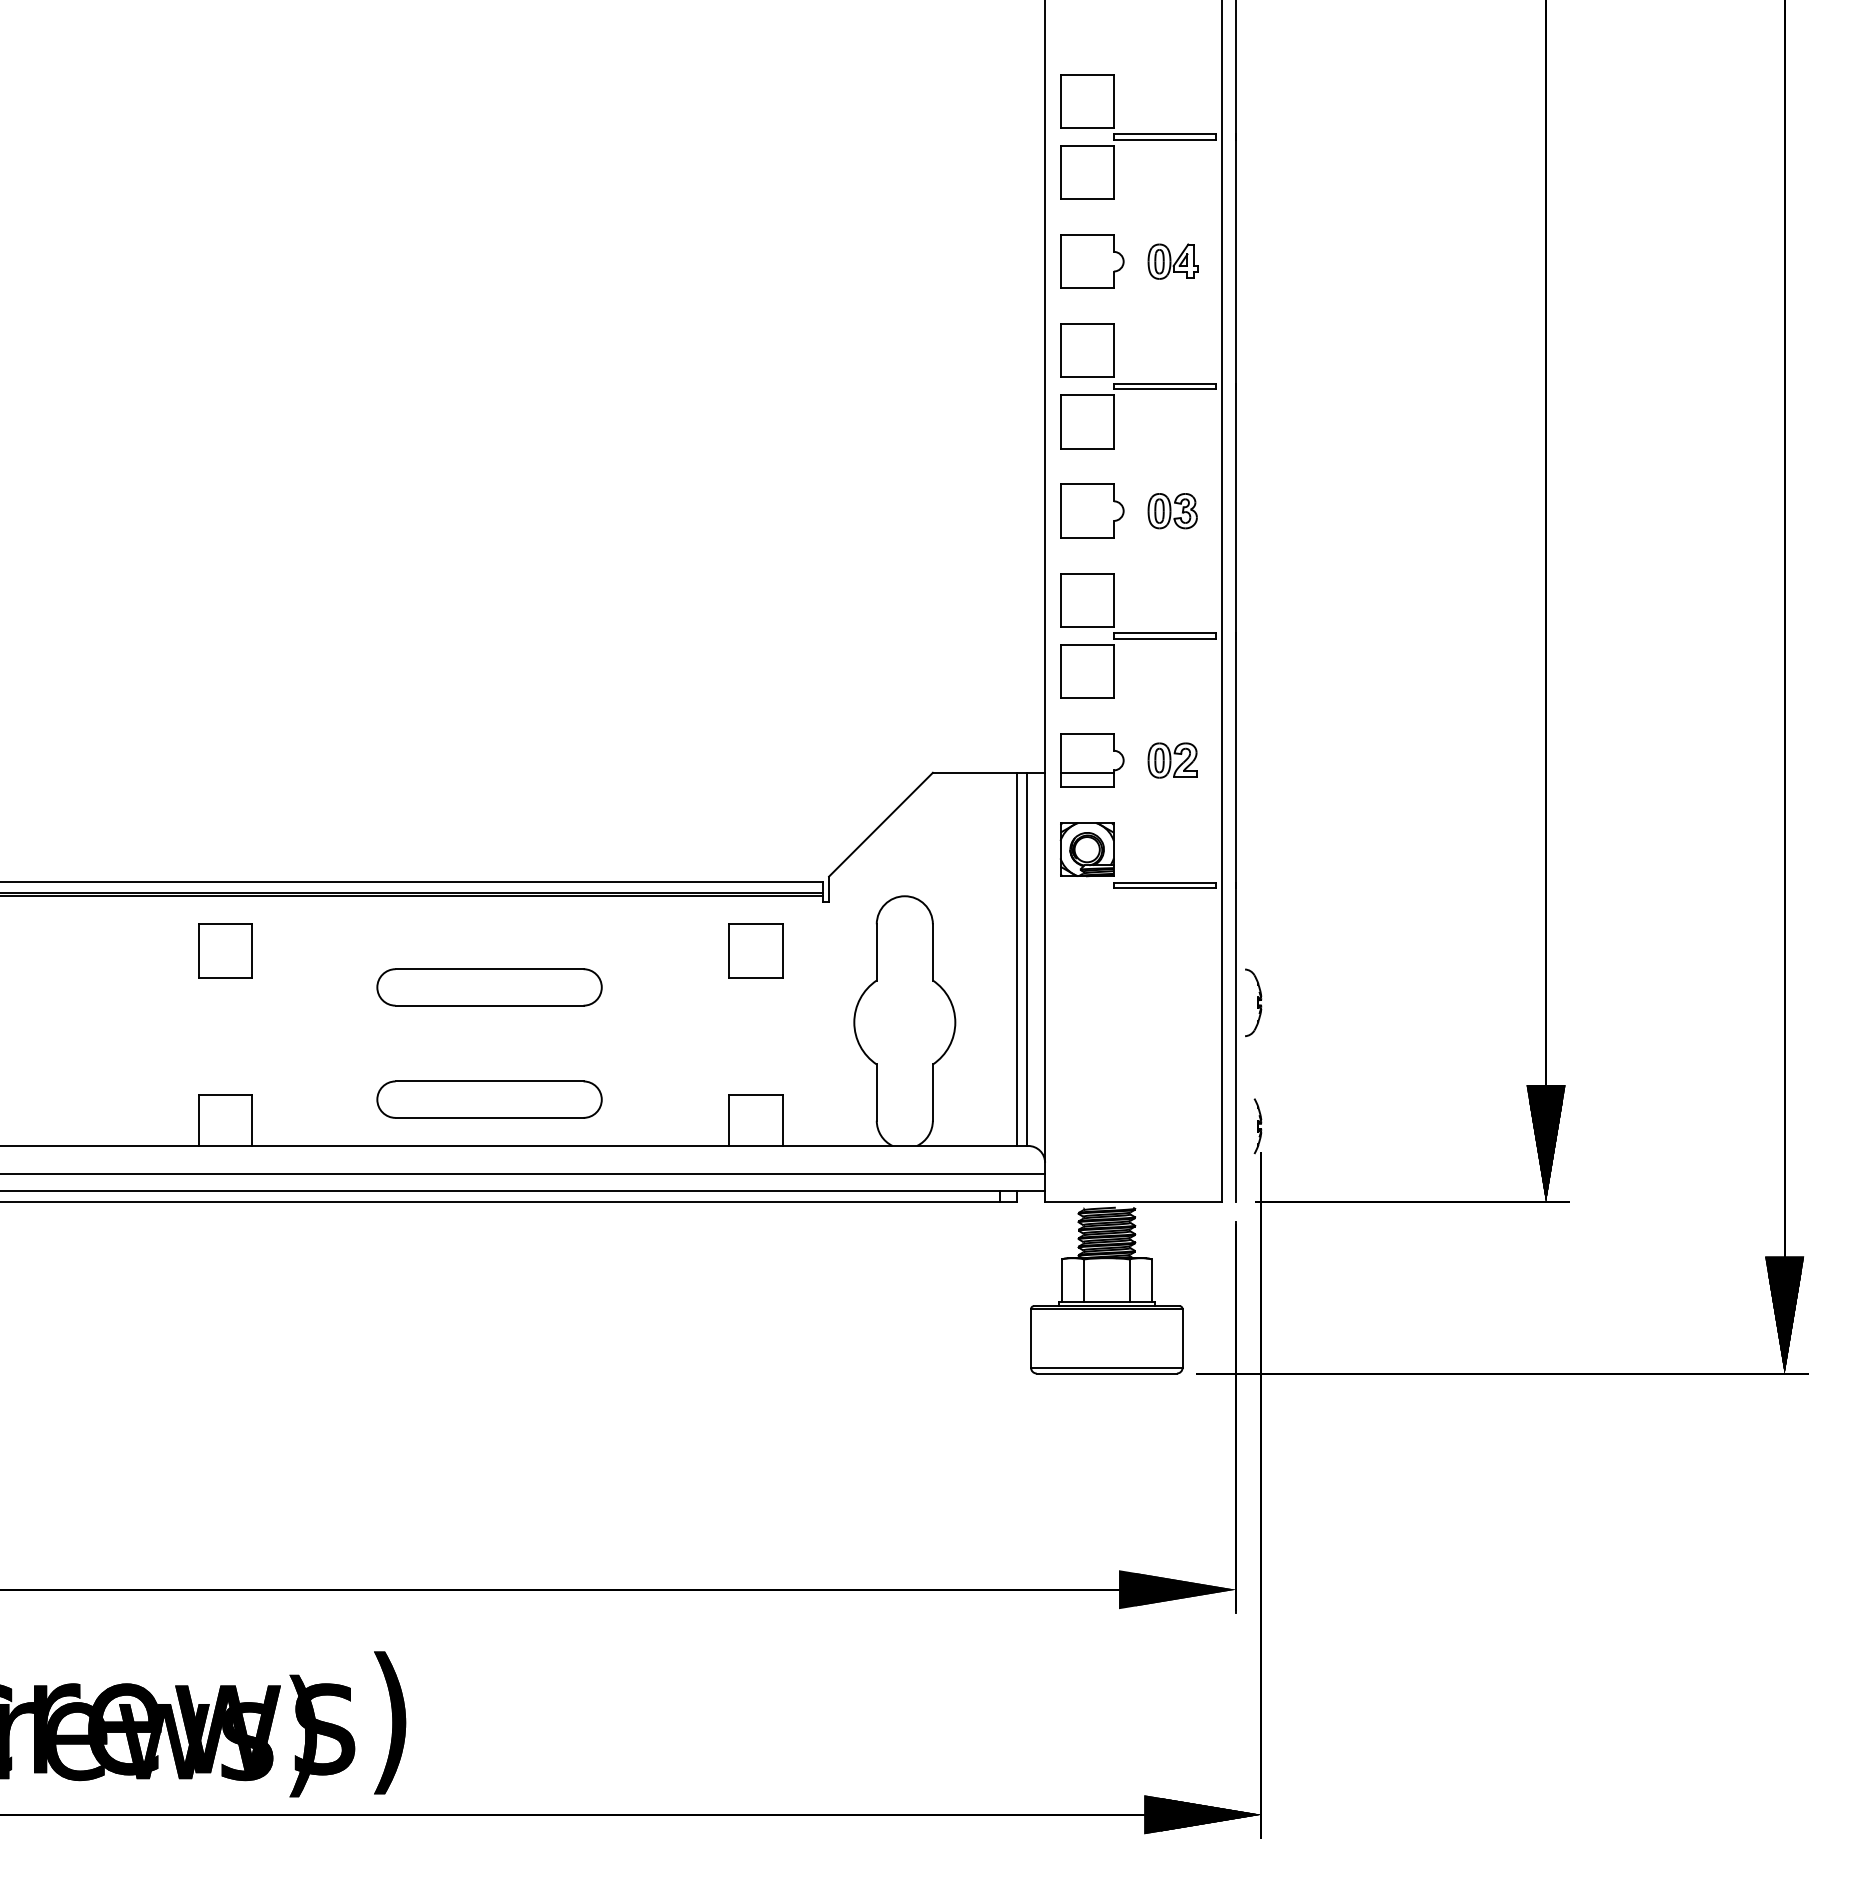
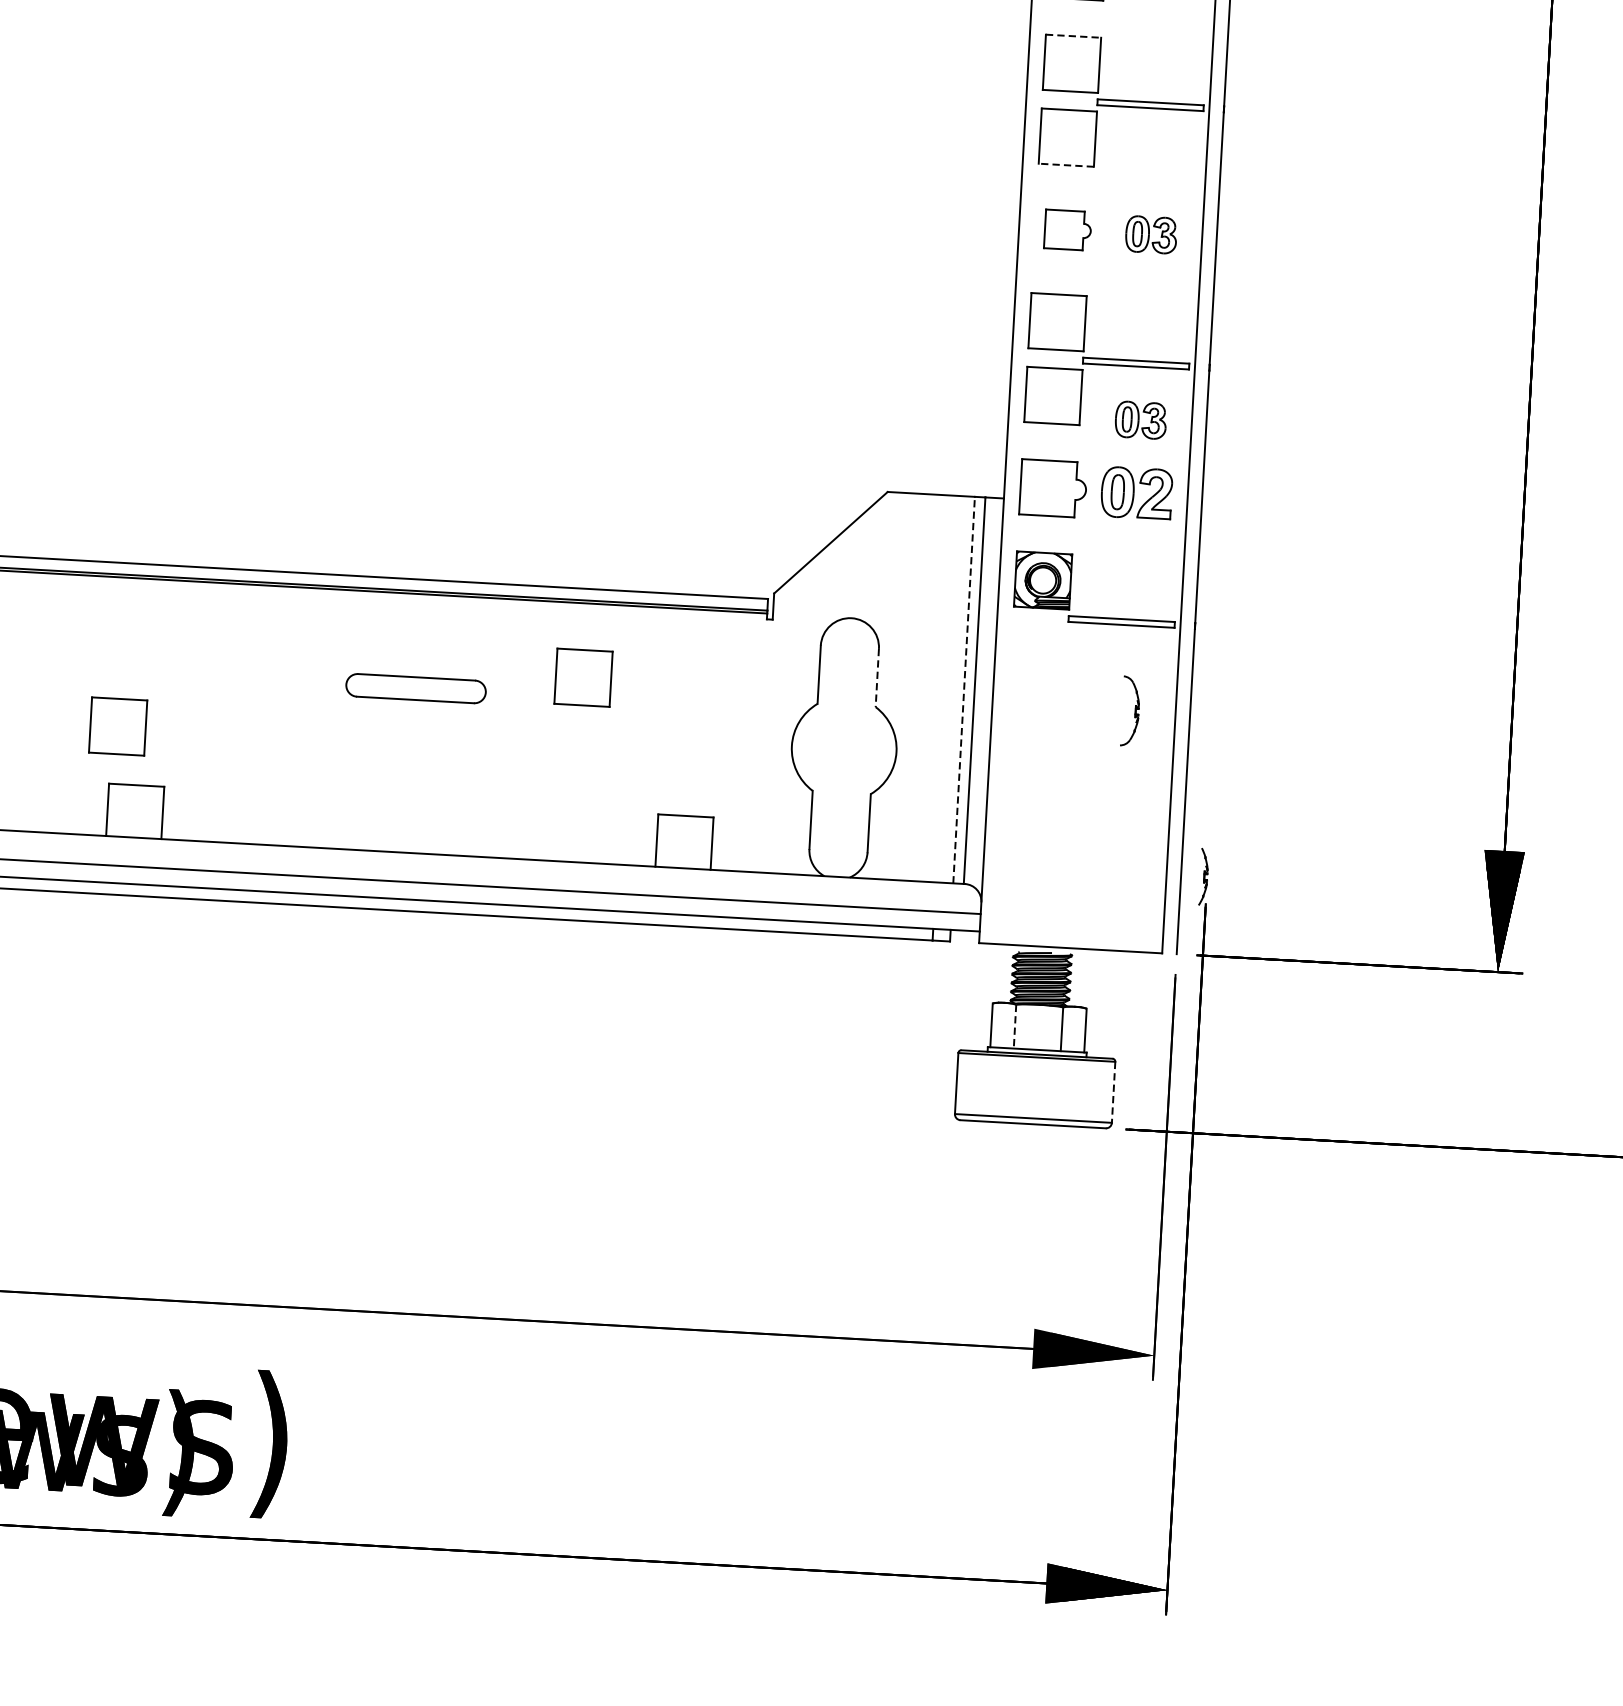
line: (1087, 324) -> (1073, 36), solid -> dashed
line: (1087, 448) -> (1066, 165), solid -> dashed
part: (1092, 510) -> (1068, 229), size x0.7
part: (1172, 690) -> (1140, 420), added
part: (1172, 760) -> (1136, 493), size x1.4
line: (1086, 772) -> (1046, 500), removed
part: (225, 950) -> (117, 726), moved
part: (755, 950) -> (582, 677), moved
line: (932, 952) -> (876, 678), solid -> dashed
line: (1017, 959) -> (964, 690), solid -> dashed
part: (489, 987) -> (416, 688), size x0.6
part: (1253, 1002) -> (1130, 710), moved
part: (489, 1099) -> (409, 804), removed
line: (1084, 1281) -> (1015, 1027), solid -> dashed
line: (1182, 1338) -> (1113, 1092), solid -> dashed

